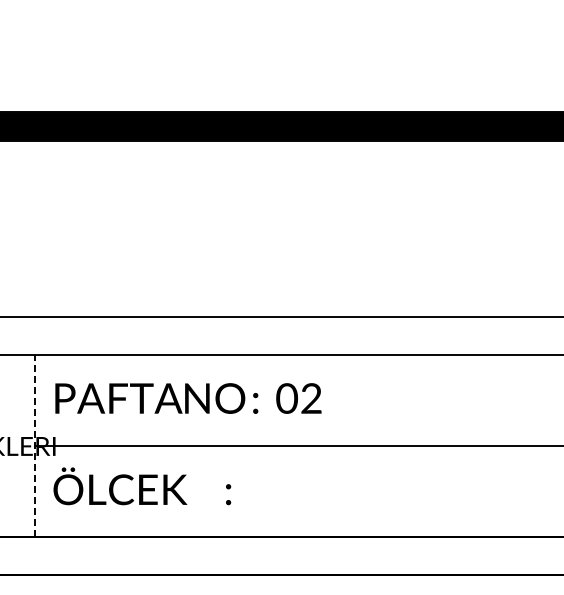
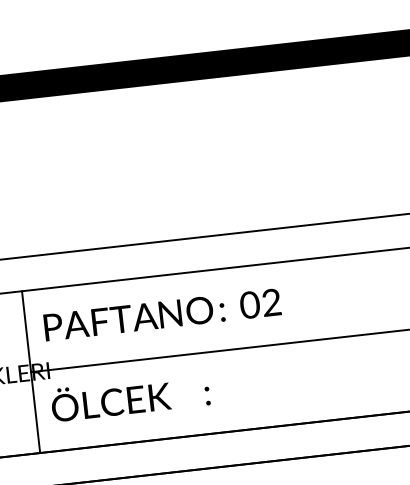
line: (34, 445) -> (30, 371), dashed -> solid

